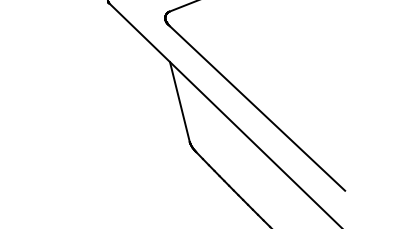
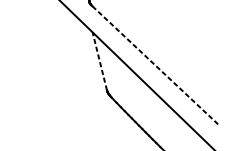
line: (179, 101) -> (99, 60), solid -> dashed
line: (257, 108) -> (156, 66), solid -> dashed

